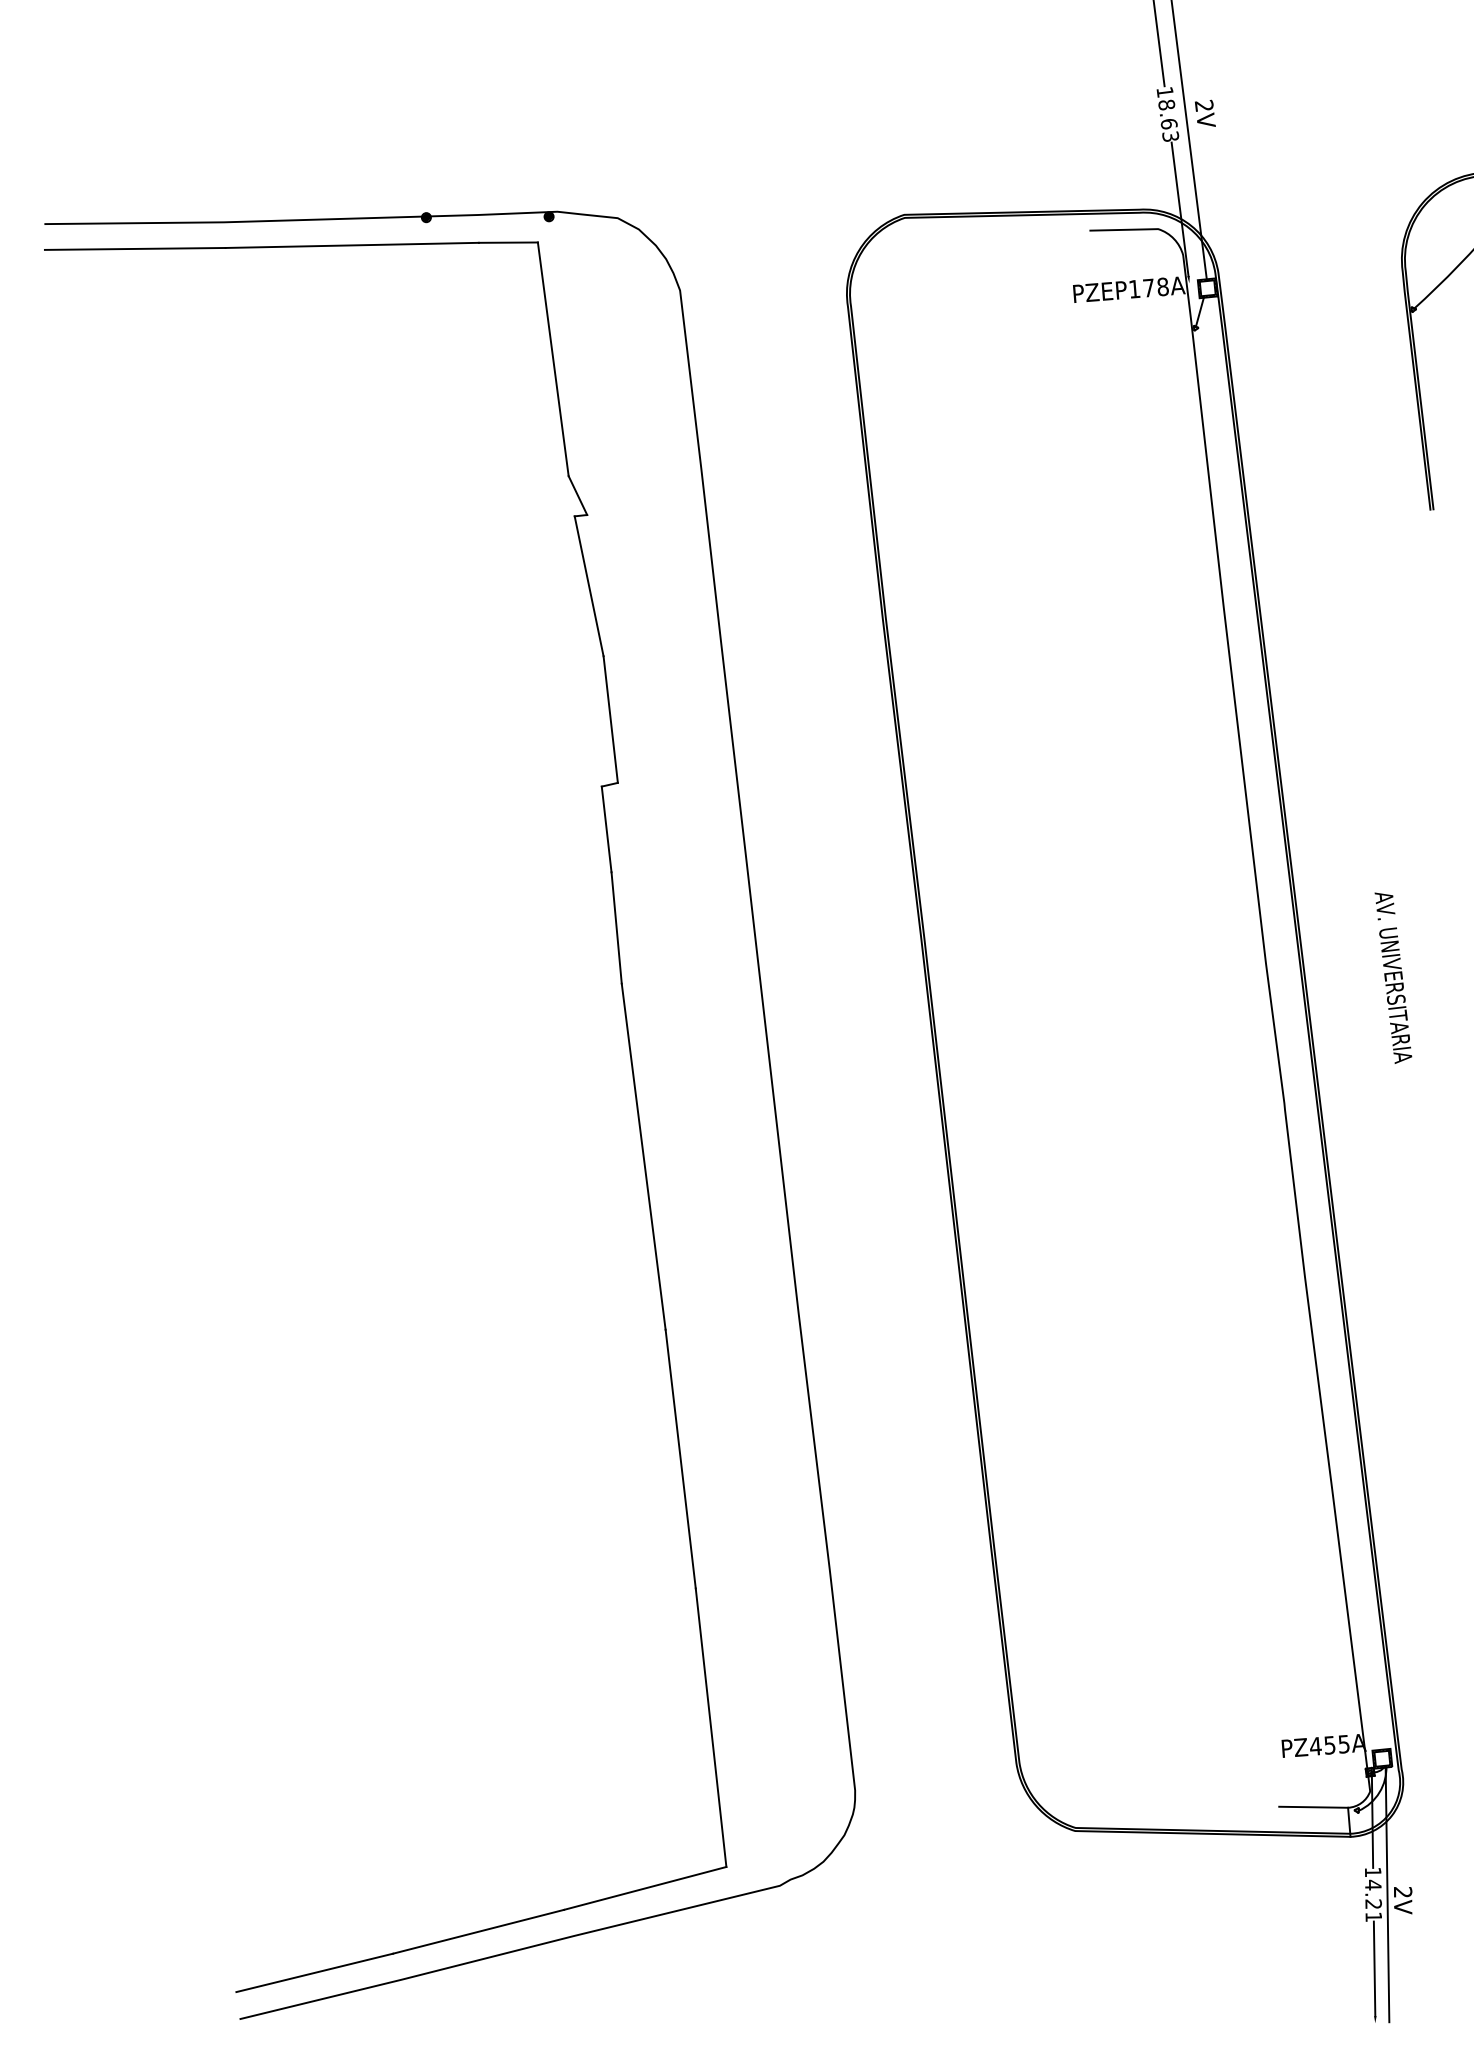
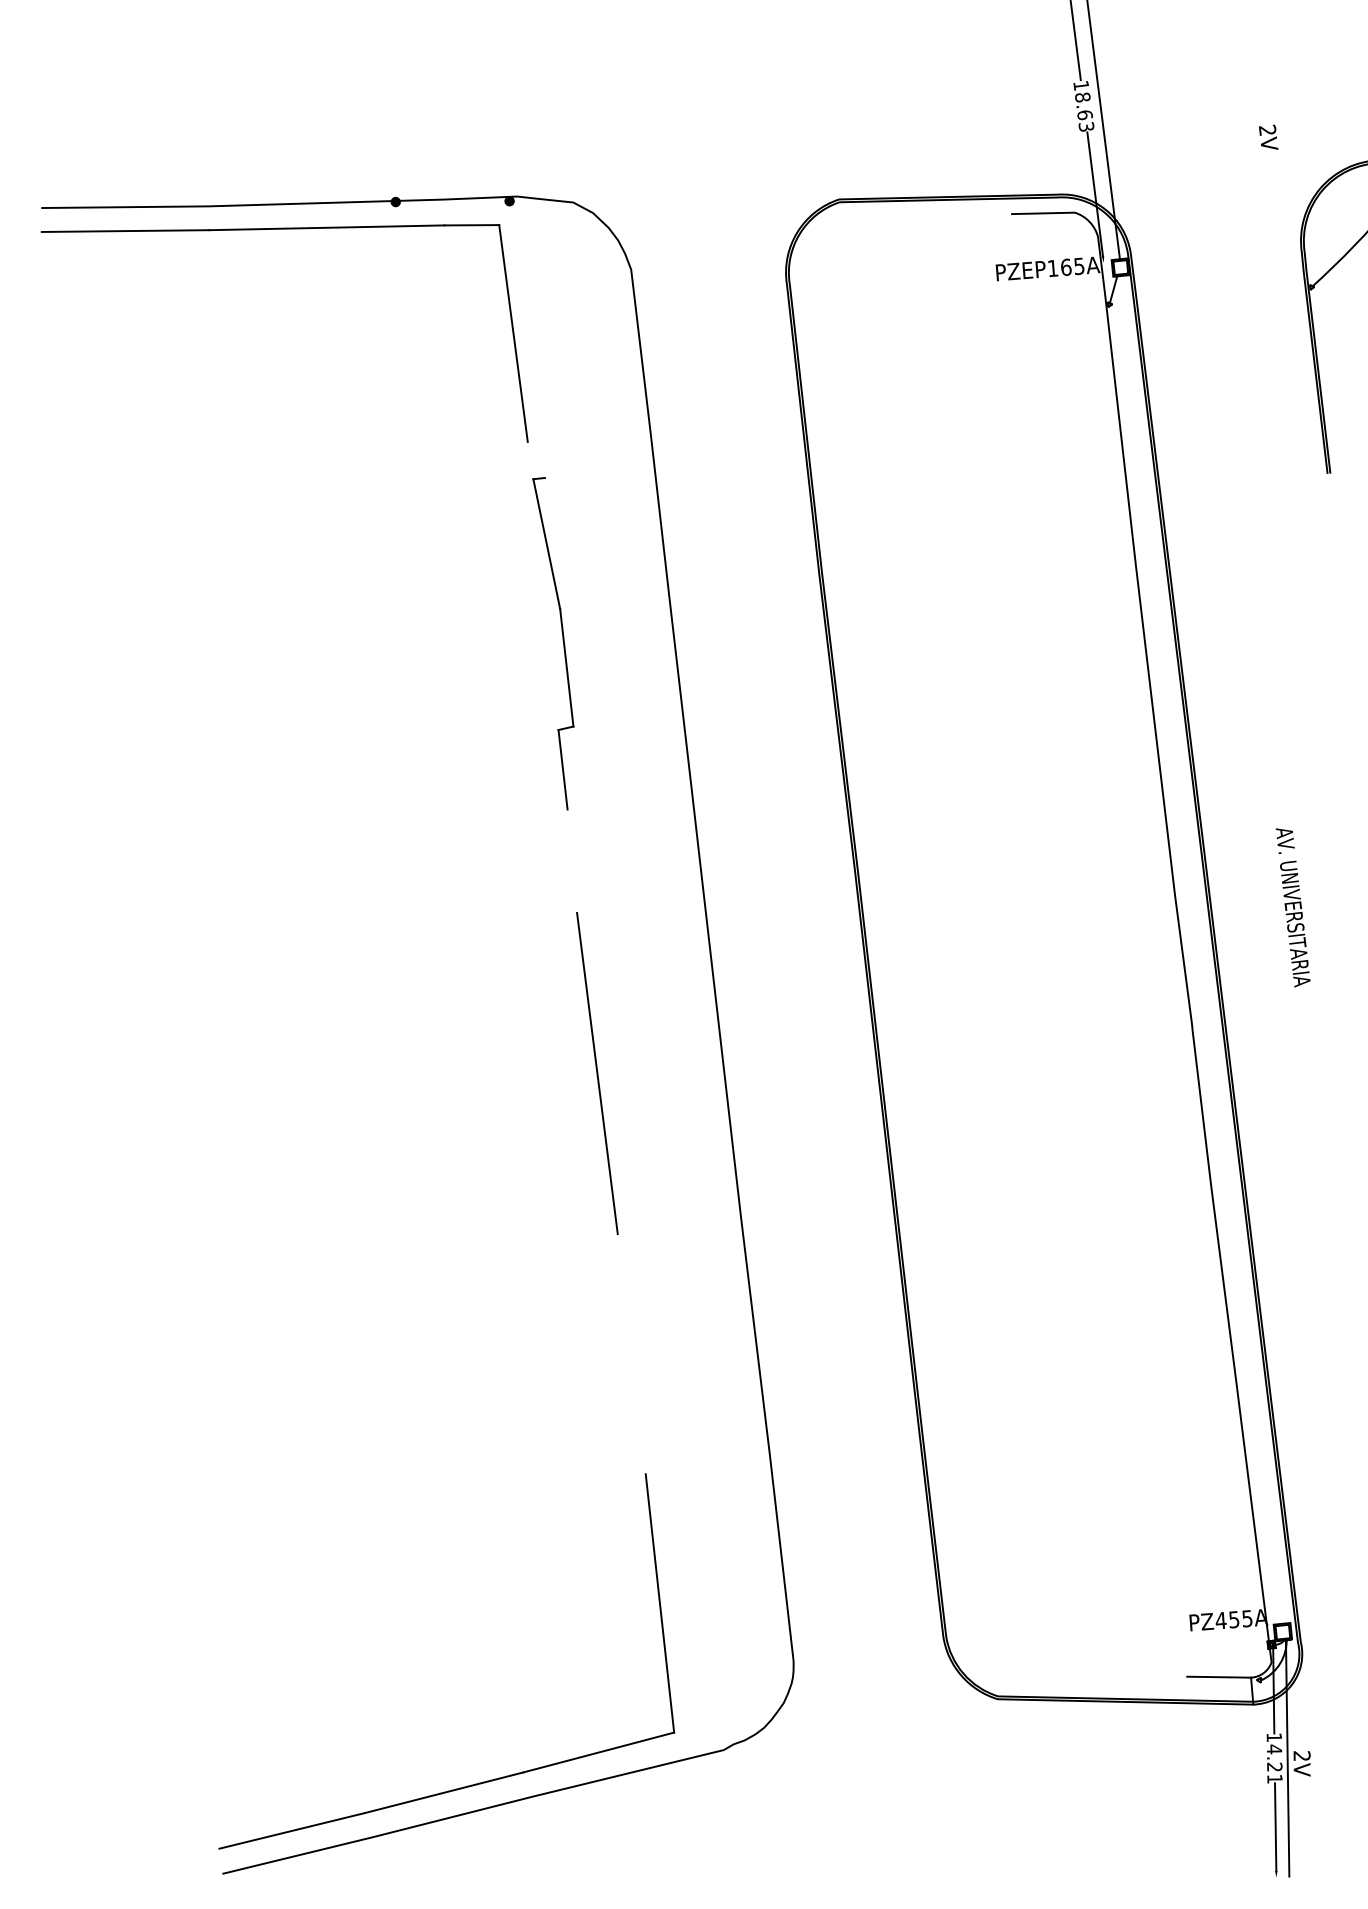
text: (1205, 112) -> (1268, 136), moved
text: (1155, 287) -> (1072, 266), PZEP178A -> PZEP165A
line: (576, 495) -> (535, 459), removed
line: (616, 927) -> (572, 860), removed
line: (680, 1459) -> (631, 1354), removed

